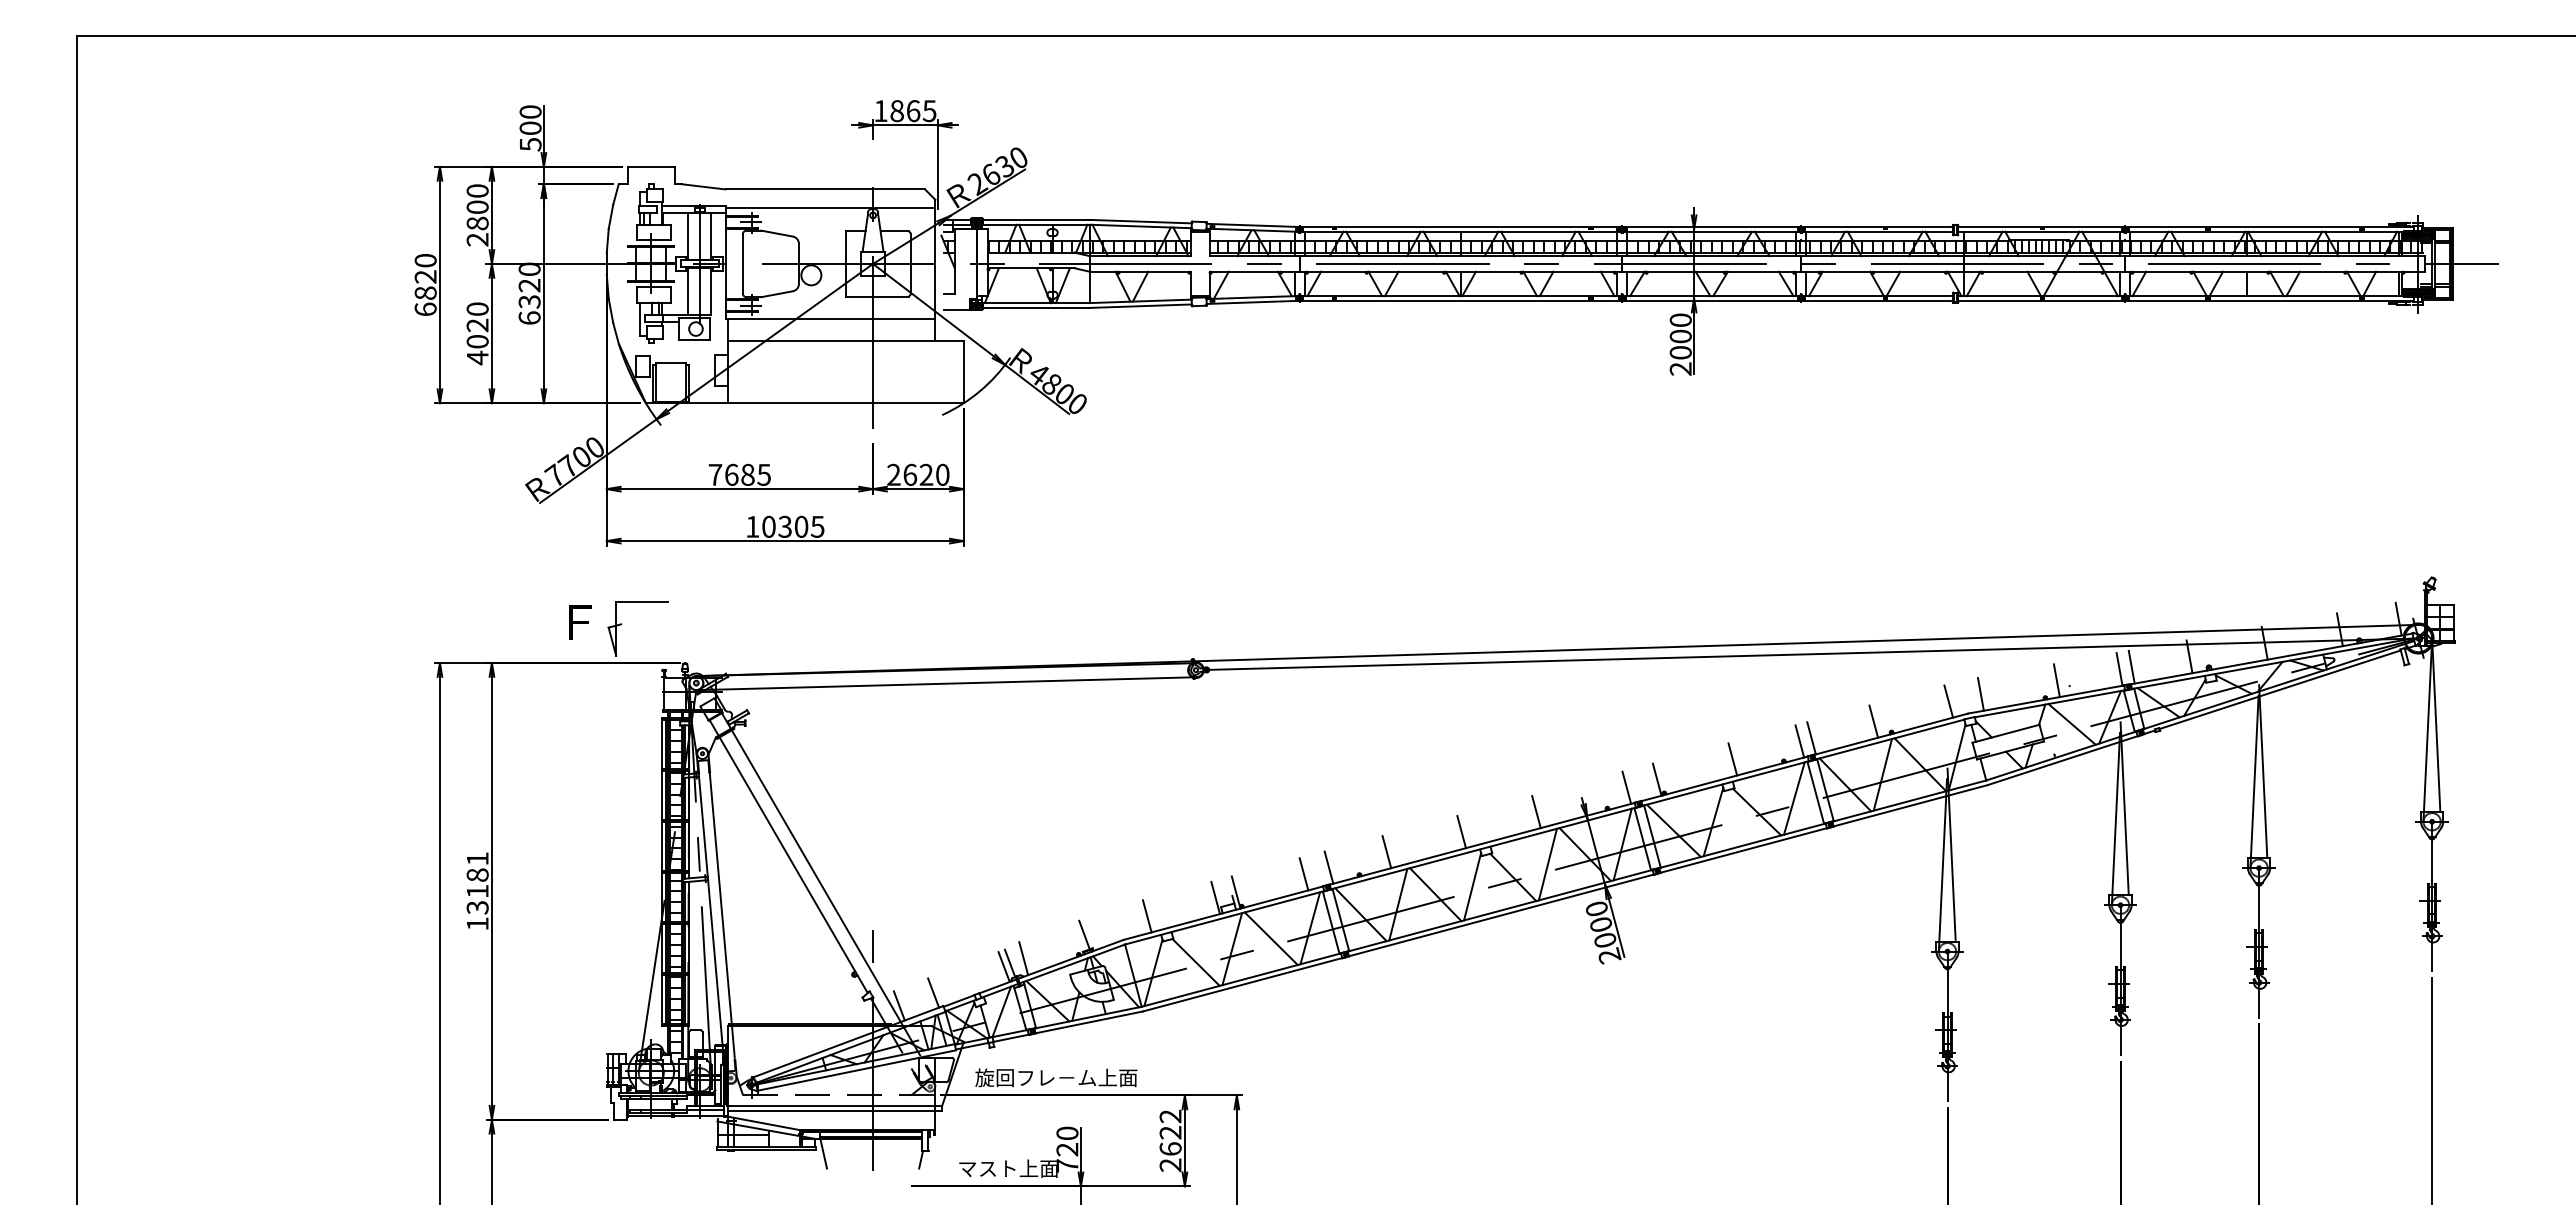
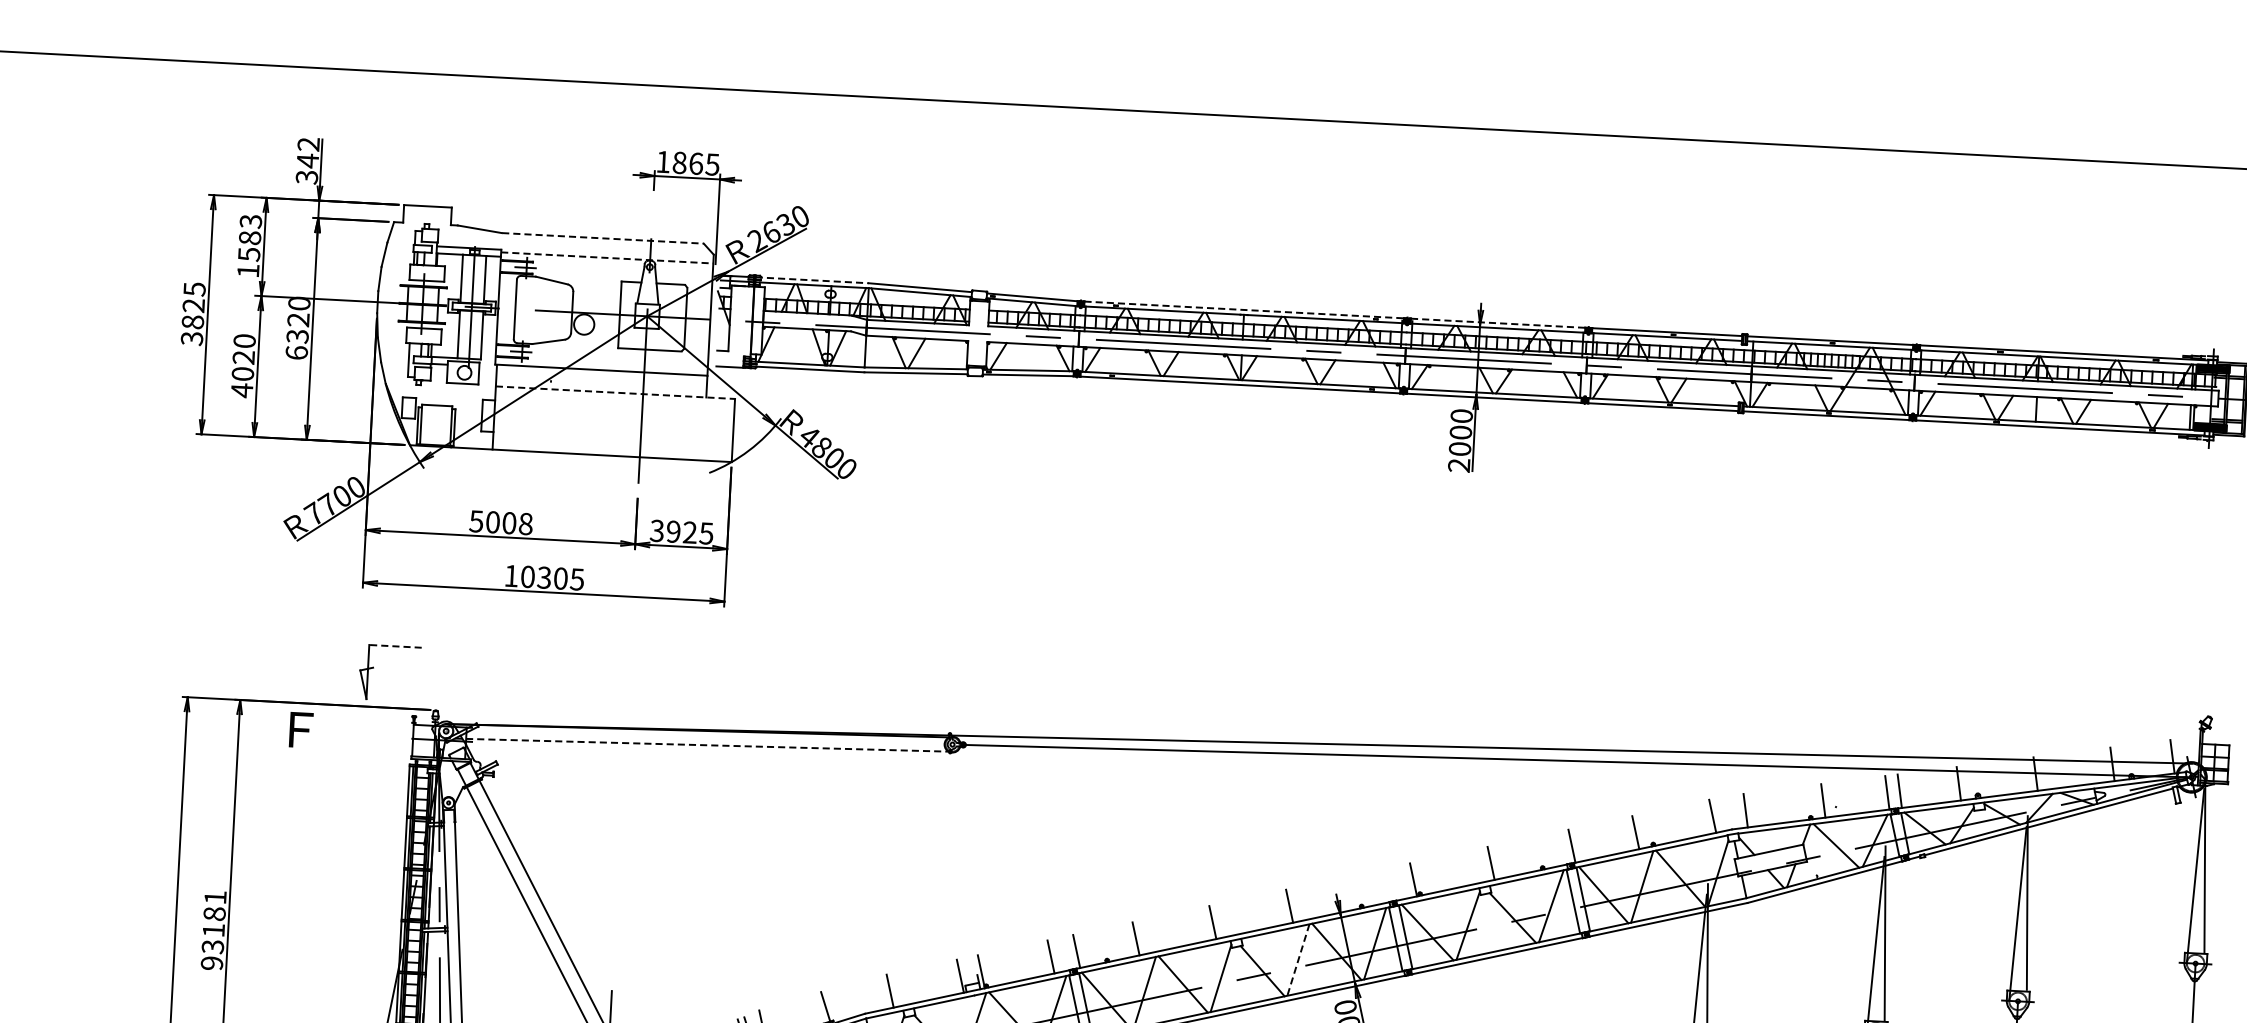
text: (530, 128) -> (307, 161), 500 -> 342
line: (825, 189) -> (603, 238), solid -> dashed
line: (830, 208) -> (607, 257), solid -> dashed
text: (477, 215) -> (249, 246), 2800 -> 1583
line: (1033, 219) -> (811, 279), solid -> dashed
line: (1460, 226) -> (1243, 309), solid -> dashed
line: (1712, 226) -> (1498, 322), solid -> dashed
text: (425, 285) -> (193, 314), 6820 -> 3825
line: (846, 340) -> (616, 392), solid -> dashed
text: (739, 474) -> (500, 522), 7685 -> 5008
text: (918, 474) -> (682, 531), 2620 -> 3925
line: (642, 602) -> (395, 646), solid -> dashed
text: (580, 622) -> (301, 730), moved
line: (946, 683) -> (699, 744), solid -> dashed
line: (1799, 741) -> (1559, 848), removed
line: (1626, 787) -> (1382, 886), removed
line: (1547, 864) -> (1298, 959), solid -> dashed
text: (477, 923) -> (211, 962), 13181 -> 93181

